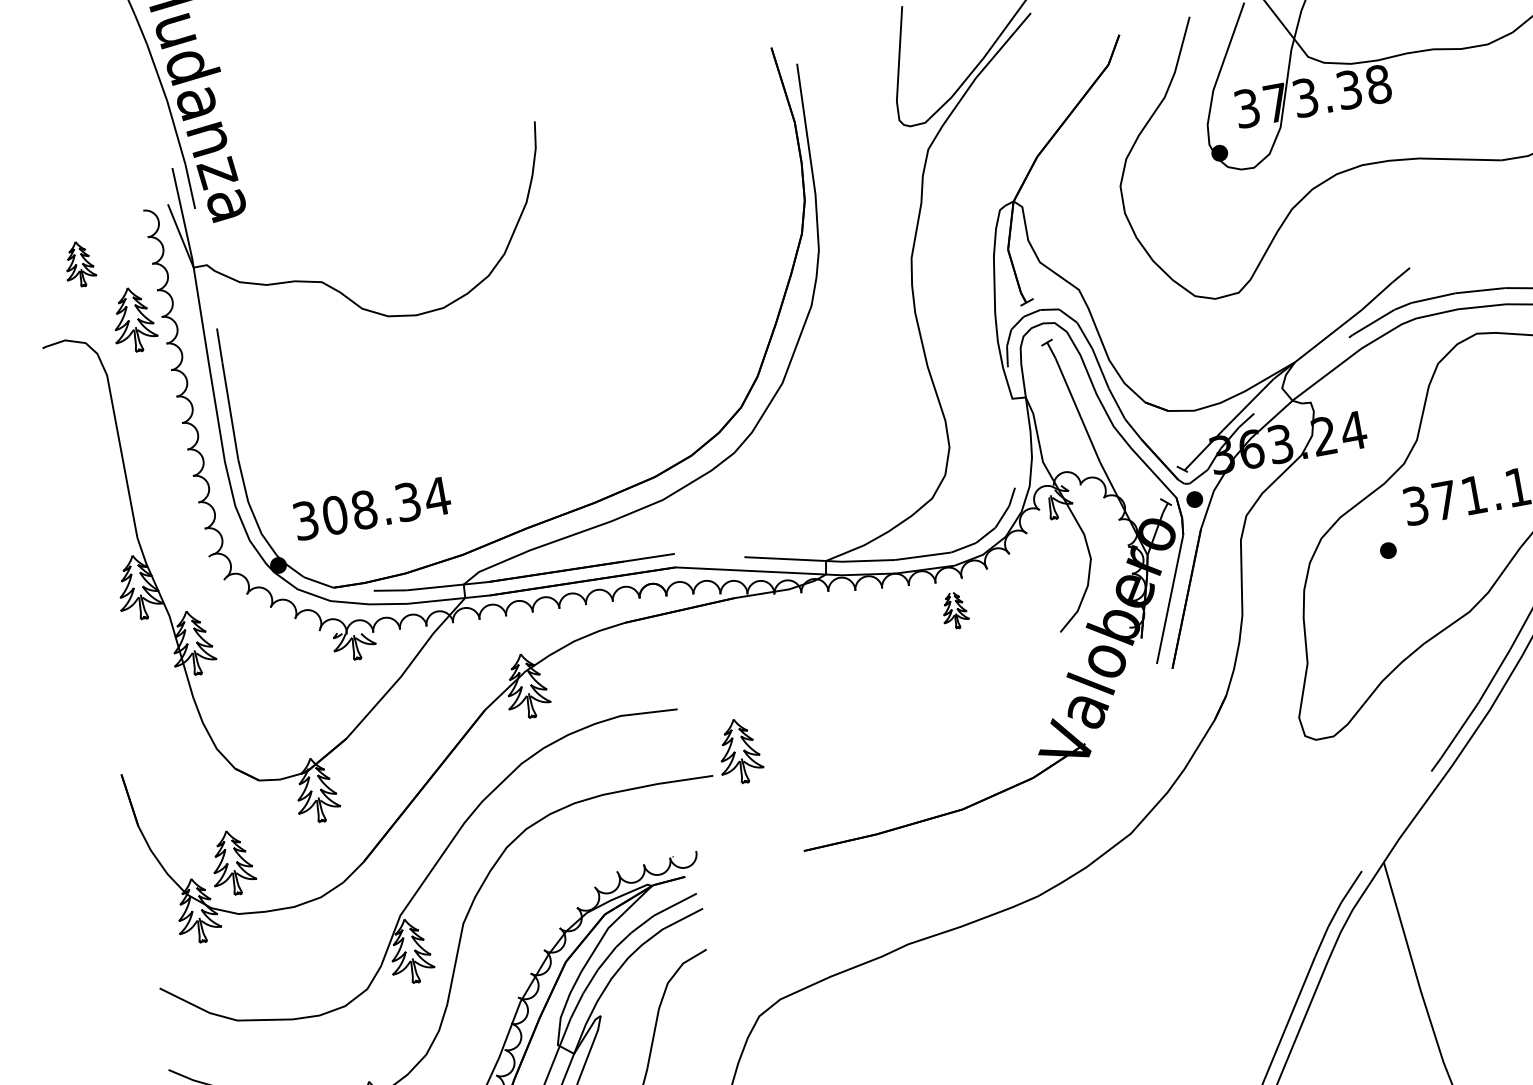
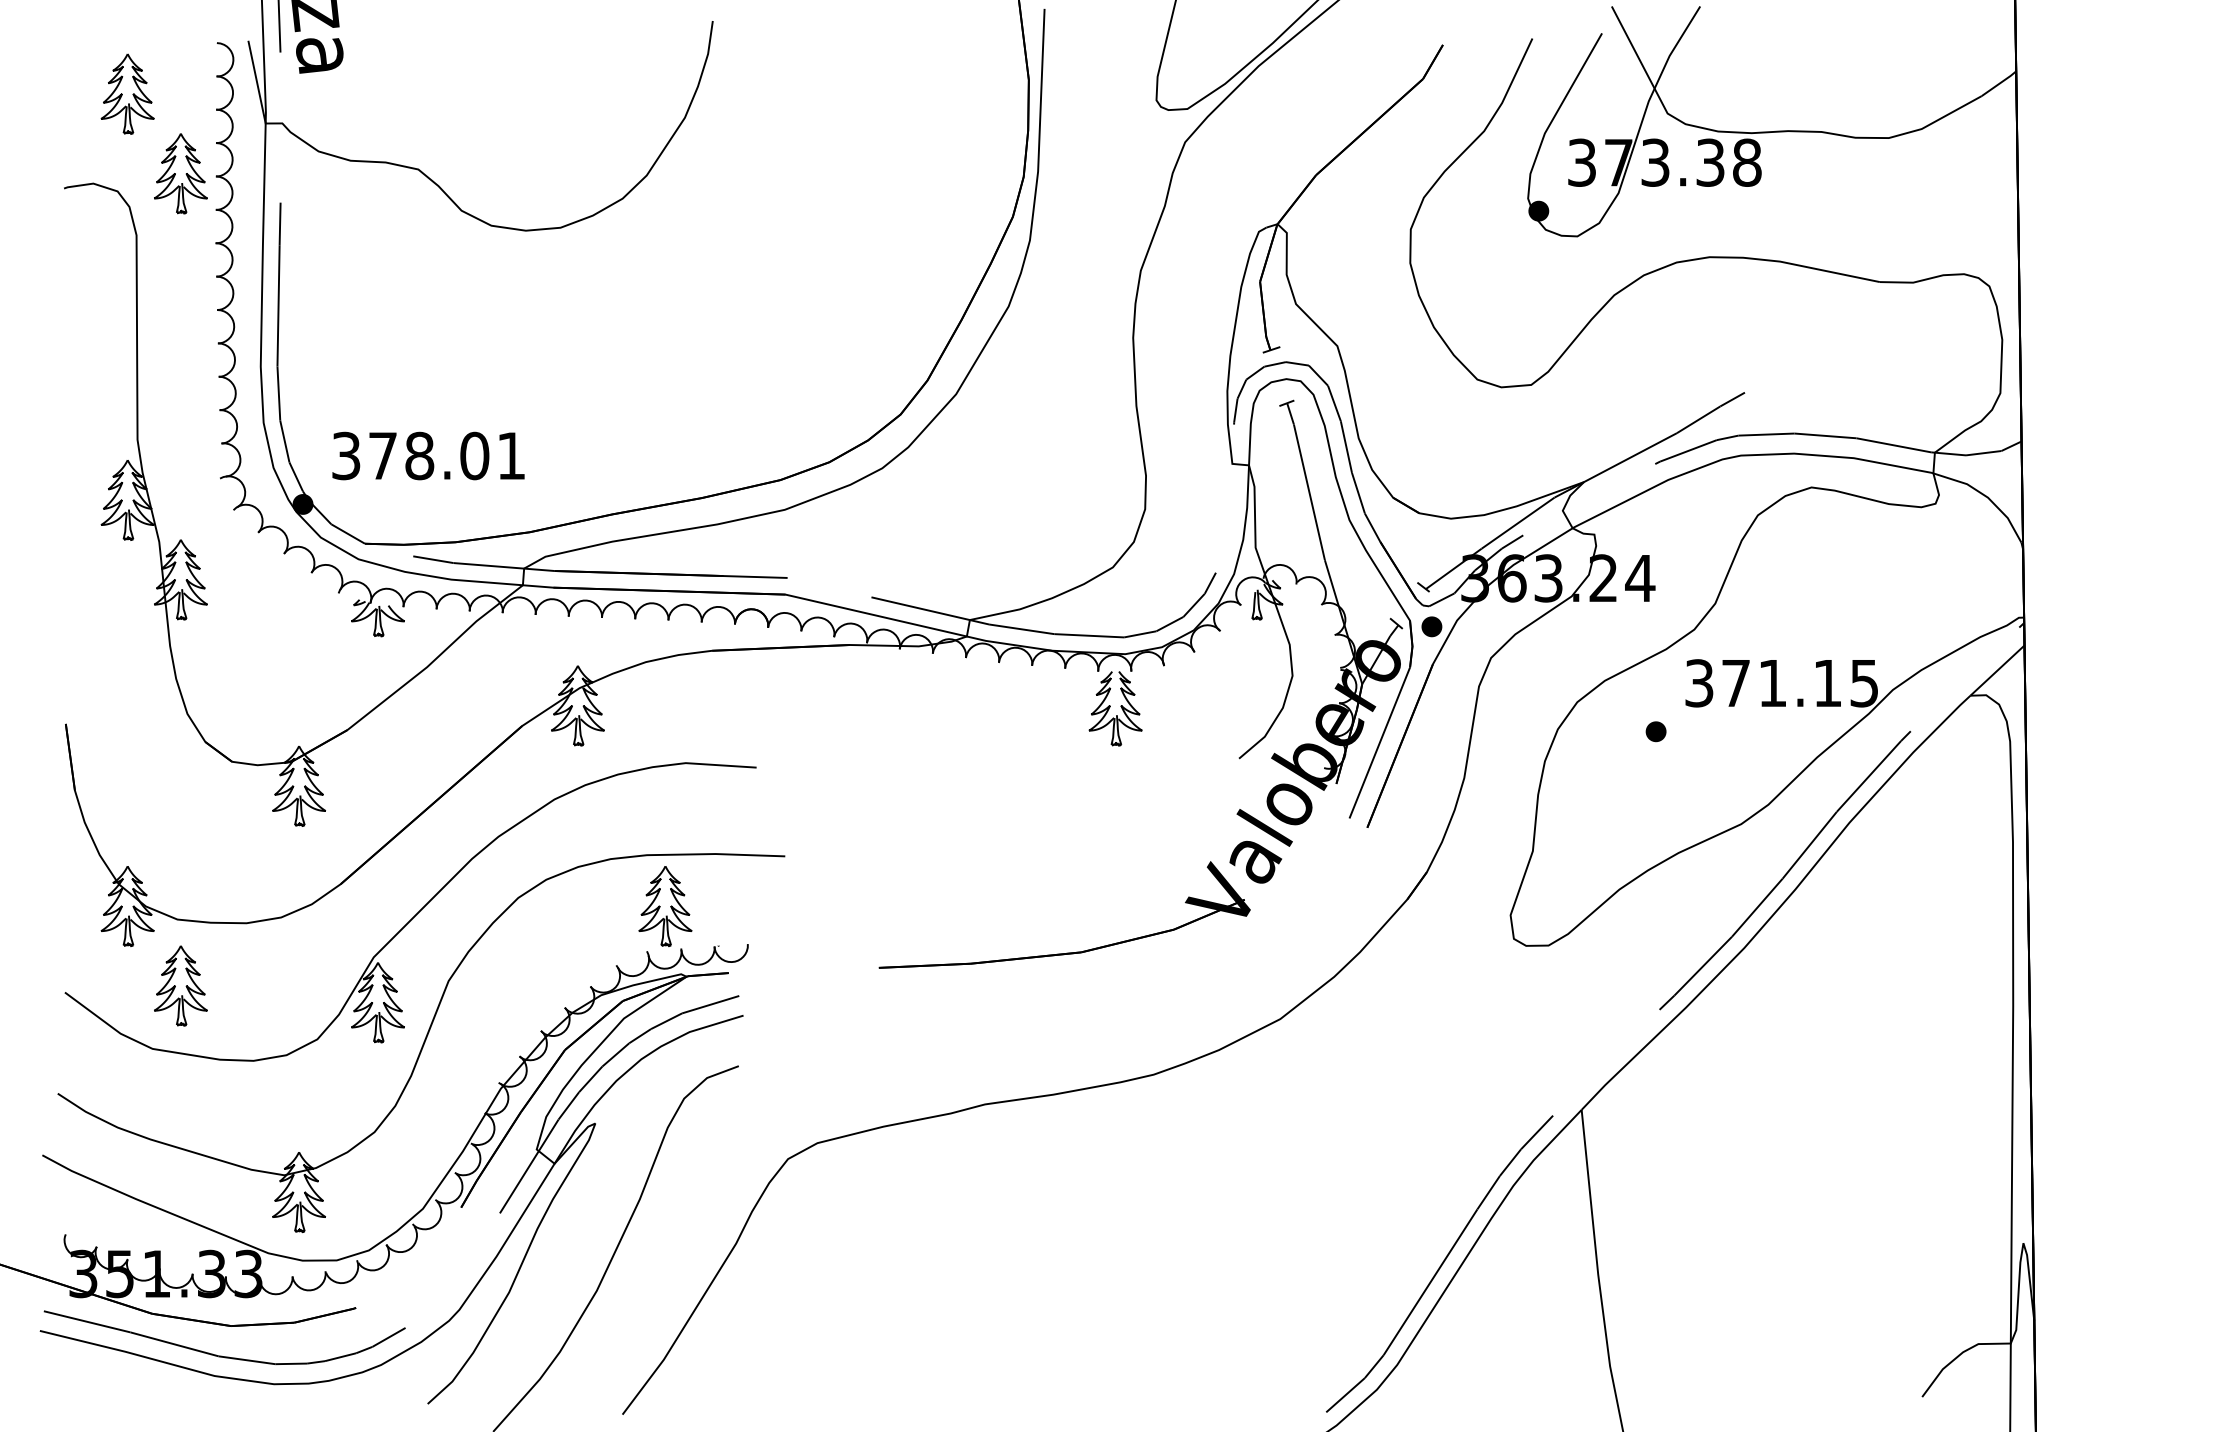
part: (79, 263) -> (127, 93), size x1.43
text: (386, 505) -> (447, 455), 308.34 -> 378.01
part: (954, 610) -> (1115, 708), size x1.67
part: (739, 751) -> (665, 906), moved
part: (231, 862) -> (180, 985), moved

